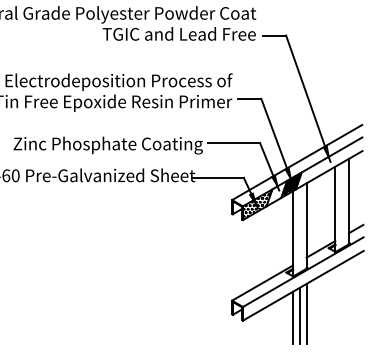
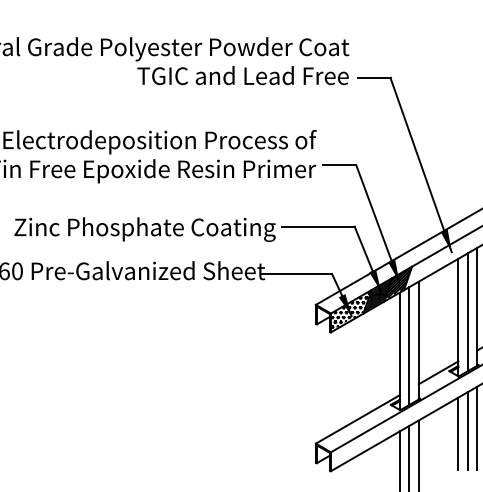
hatch: (276, 192) -> (377, 294), added
line: (342, 205) -> (468, 312), added
line: (299, 229) -> (408, 345), added
line: (348, 289) -> (476, 428), added
line: (342, 291) -> (468, 430), added
line: (335, 293) -> (458, 433), added

